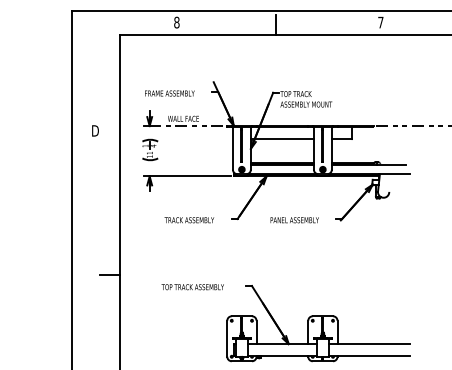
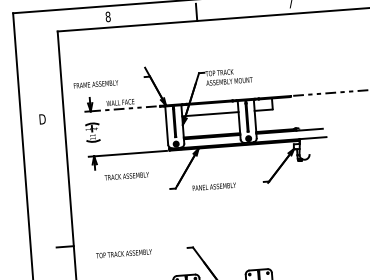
text: (169, 93) -> (95, 84), moved
text: (189, 220) -> (126, 176), moved
text: (294, 220) -> (214, 187), moved
text: (192, 287) -> (123, 254), moved

